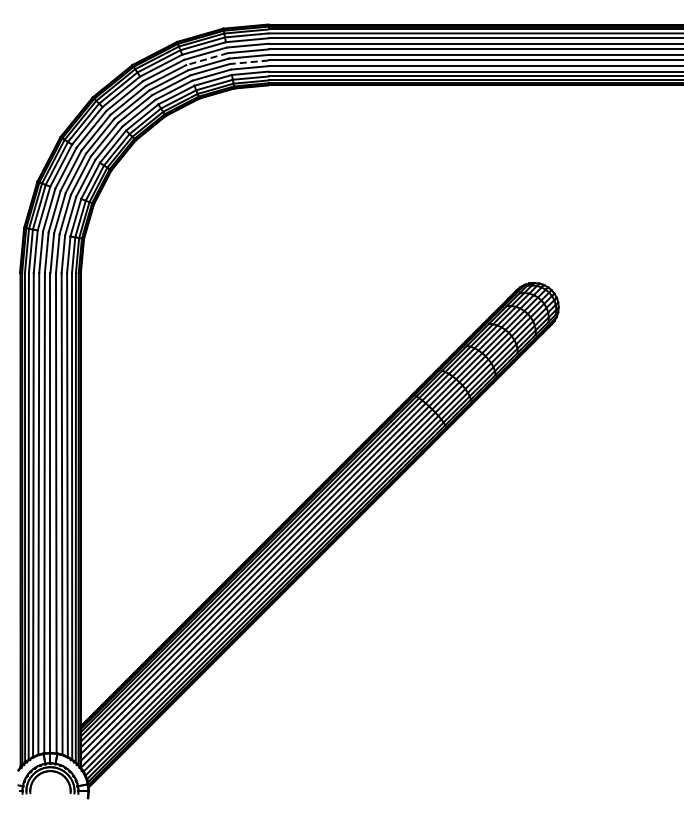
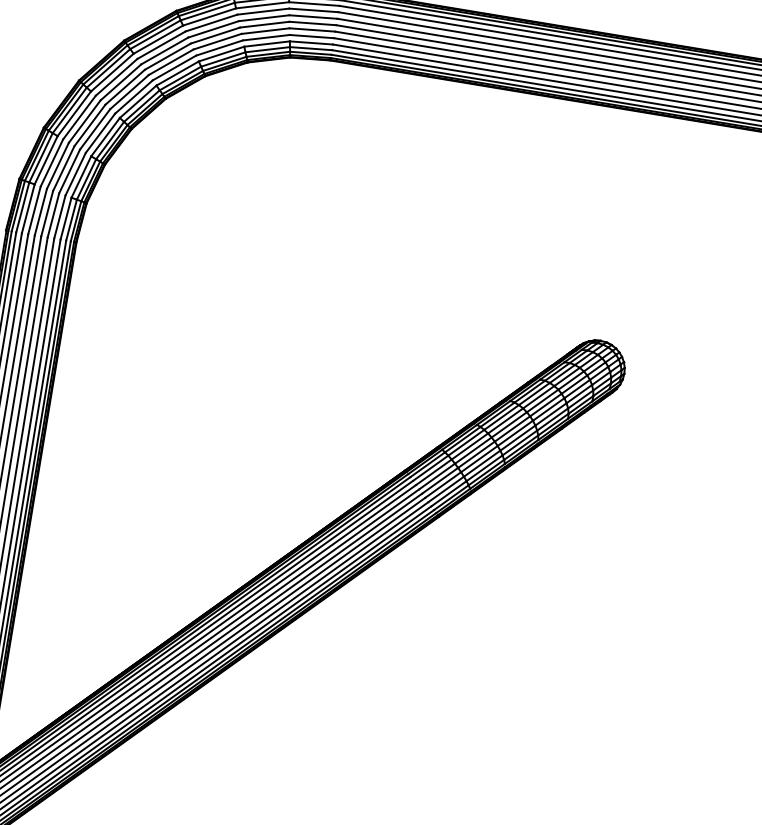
line: (207, 59) -> (264, 18), dashed -> solid
line: (248, 62) -> (311, 30), dashed -> solid

